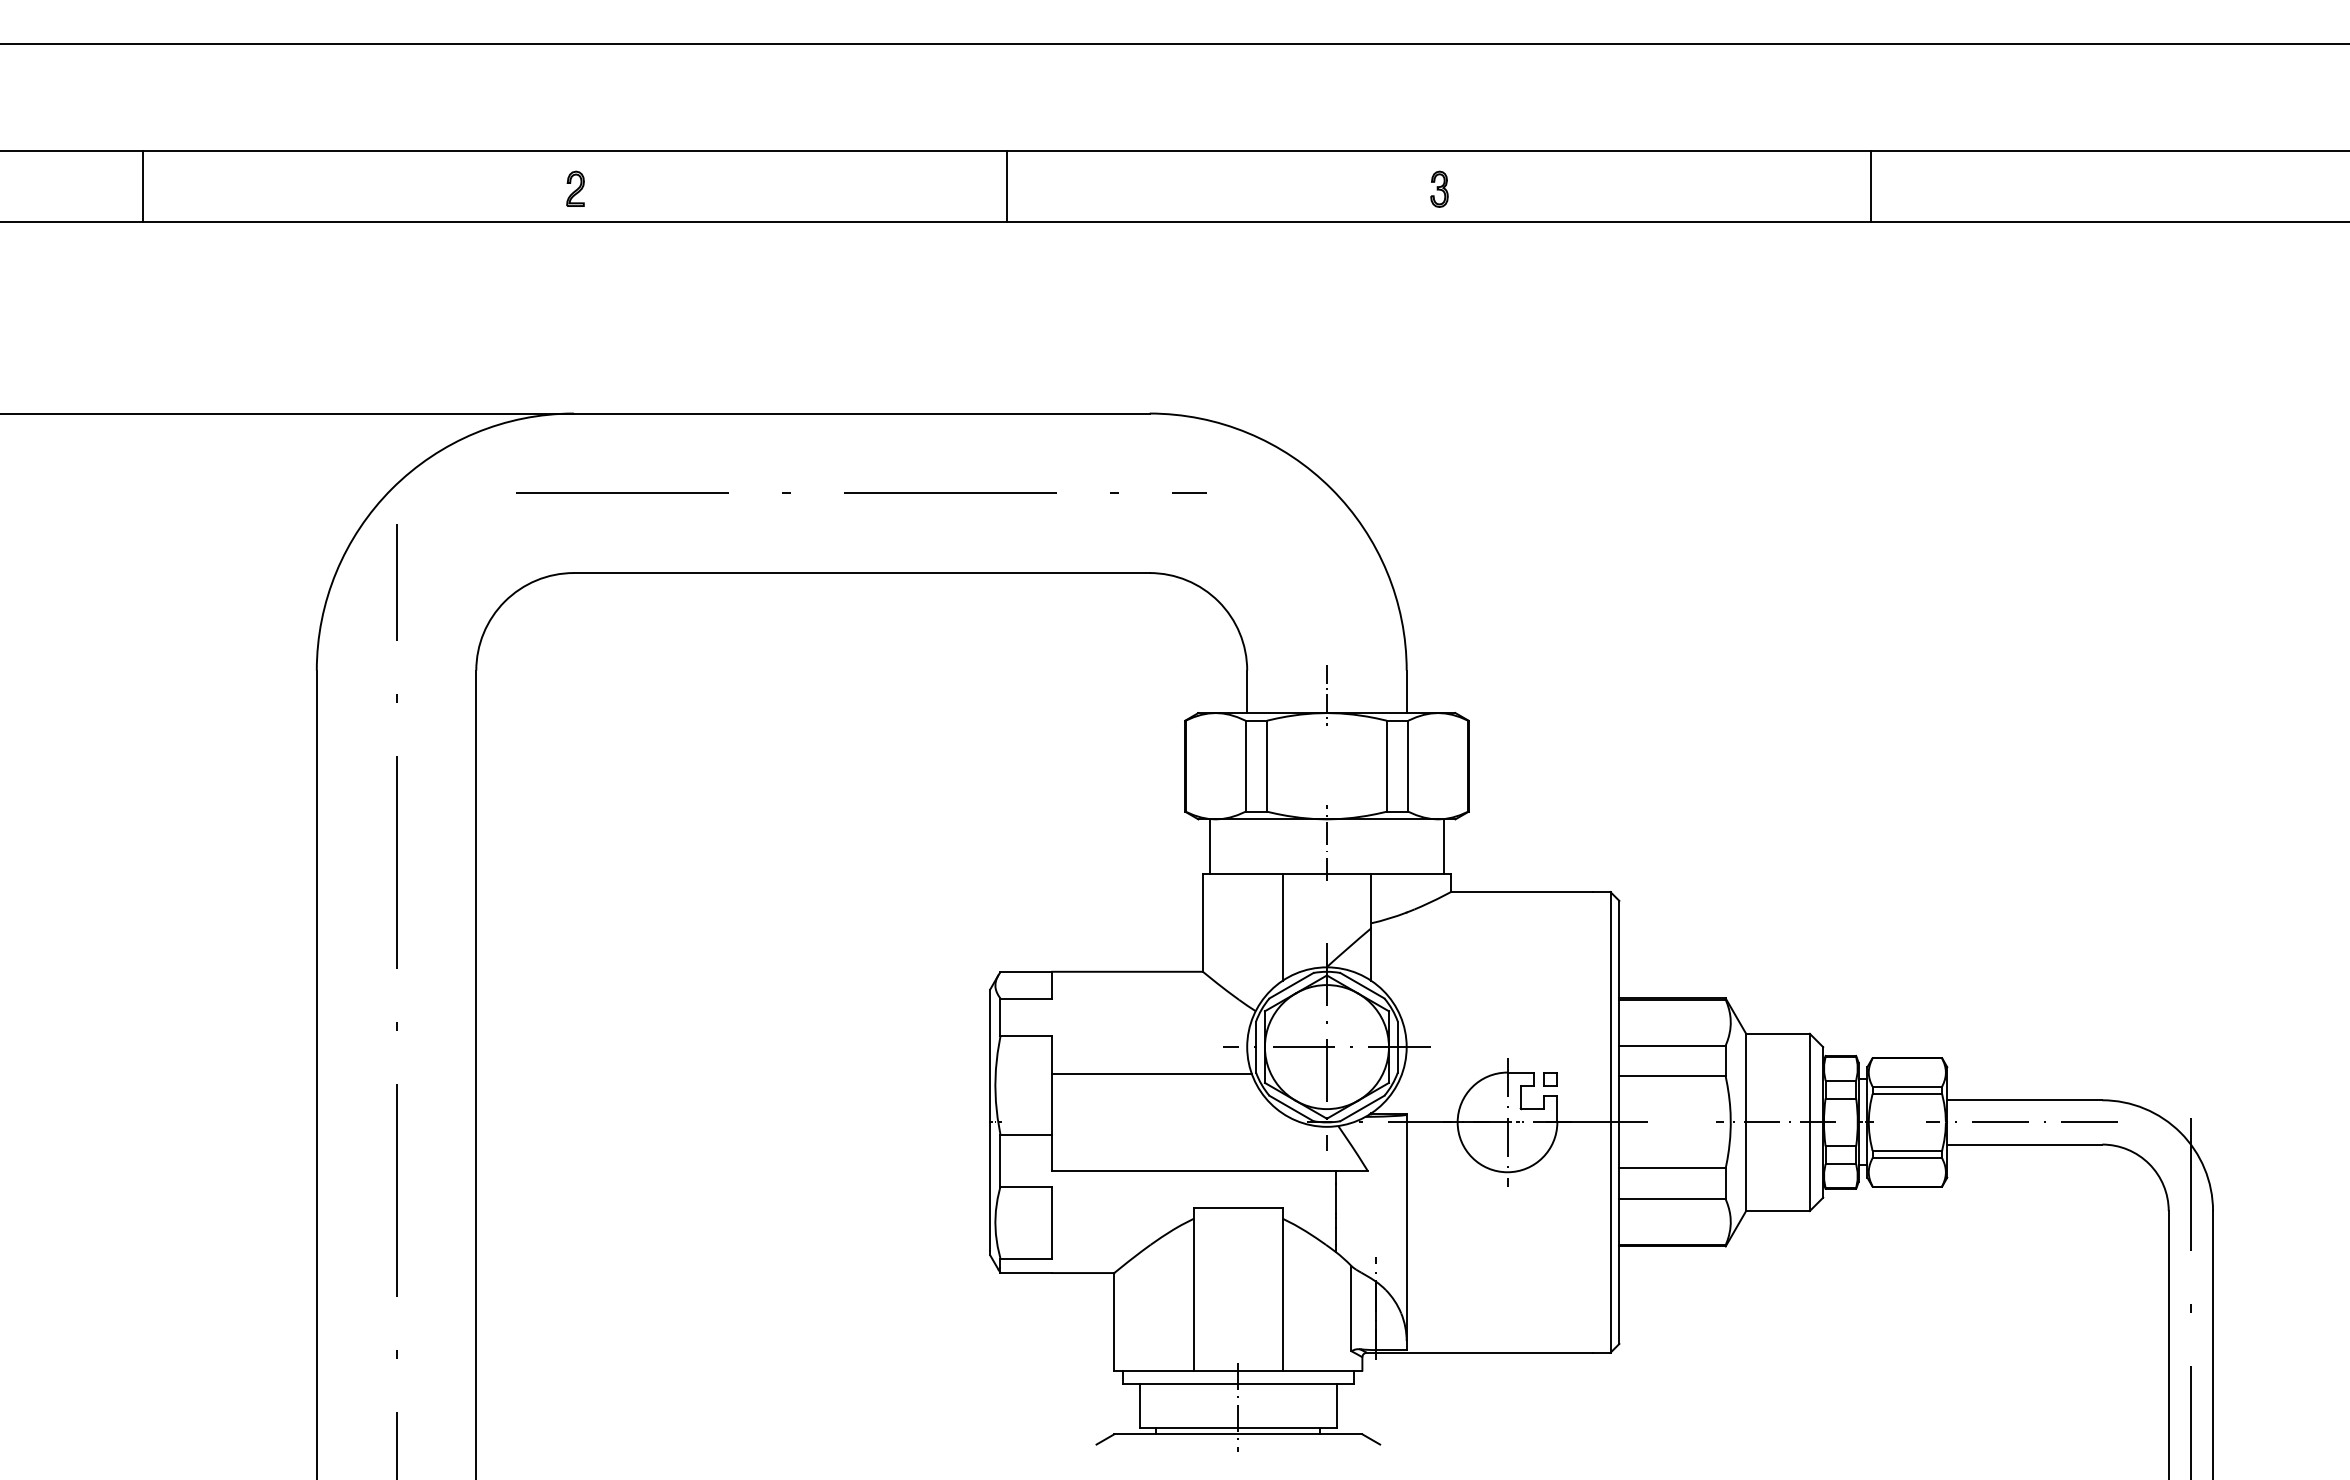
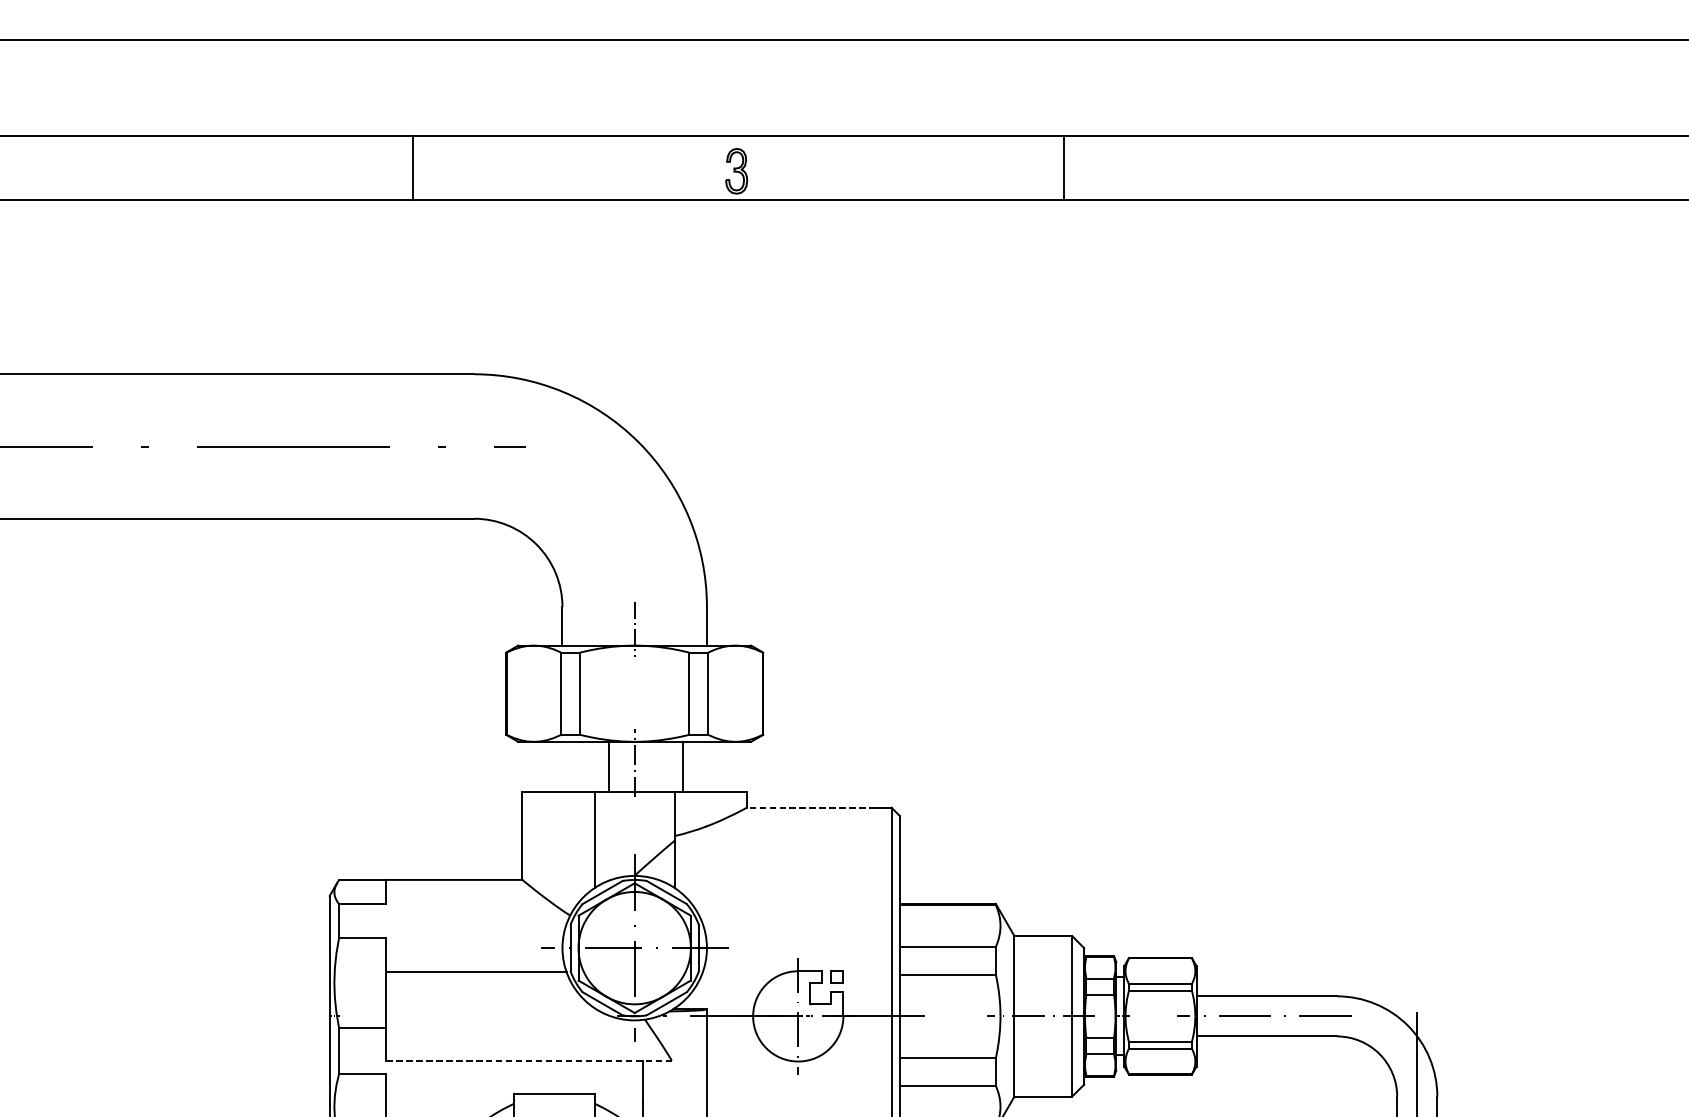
line: (1007, 185) -> (413, 167), moved
line: (1871, 185) -> (1064, 167), moved
part: (1439, 188) -> (736, 170), size x1.4
line: (1209, 846) -> (608, 766), moved
line: (1443, 846) -> (682, 766), moved
line: (1521, 892) -> (810, 808), solid -> dashed
line: (1210, 1171) -> (529, 1060), solid -> dashed

